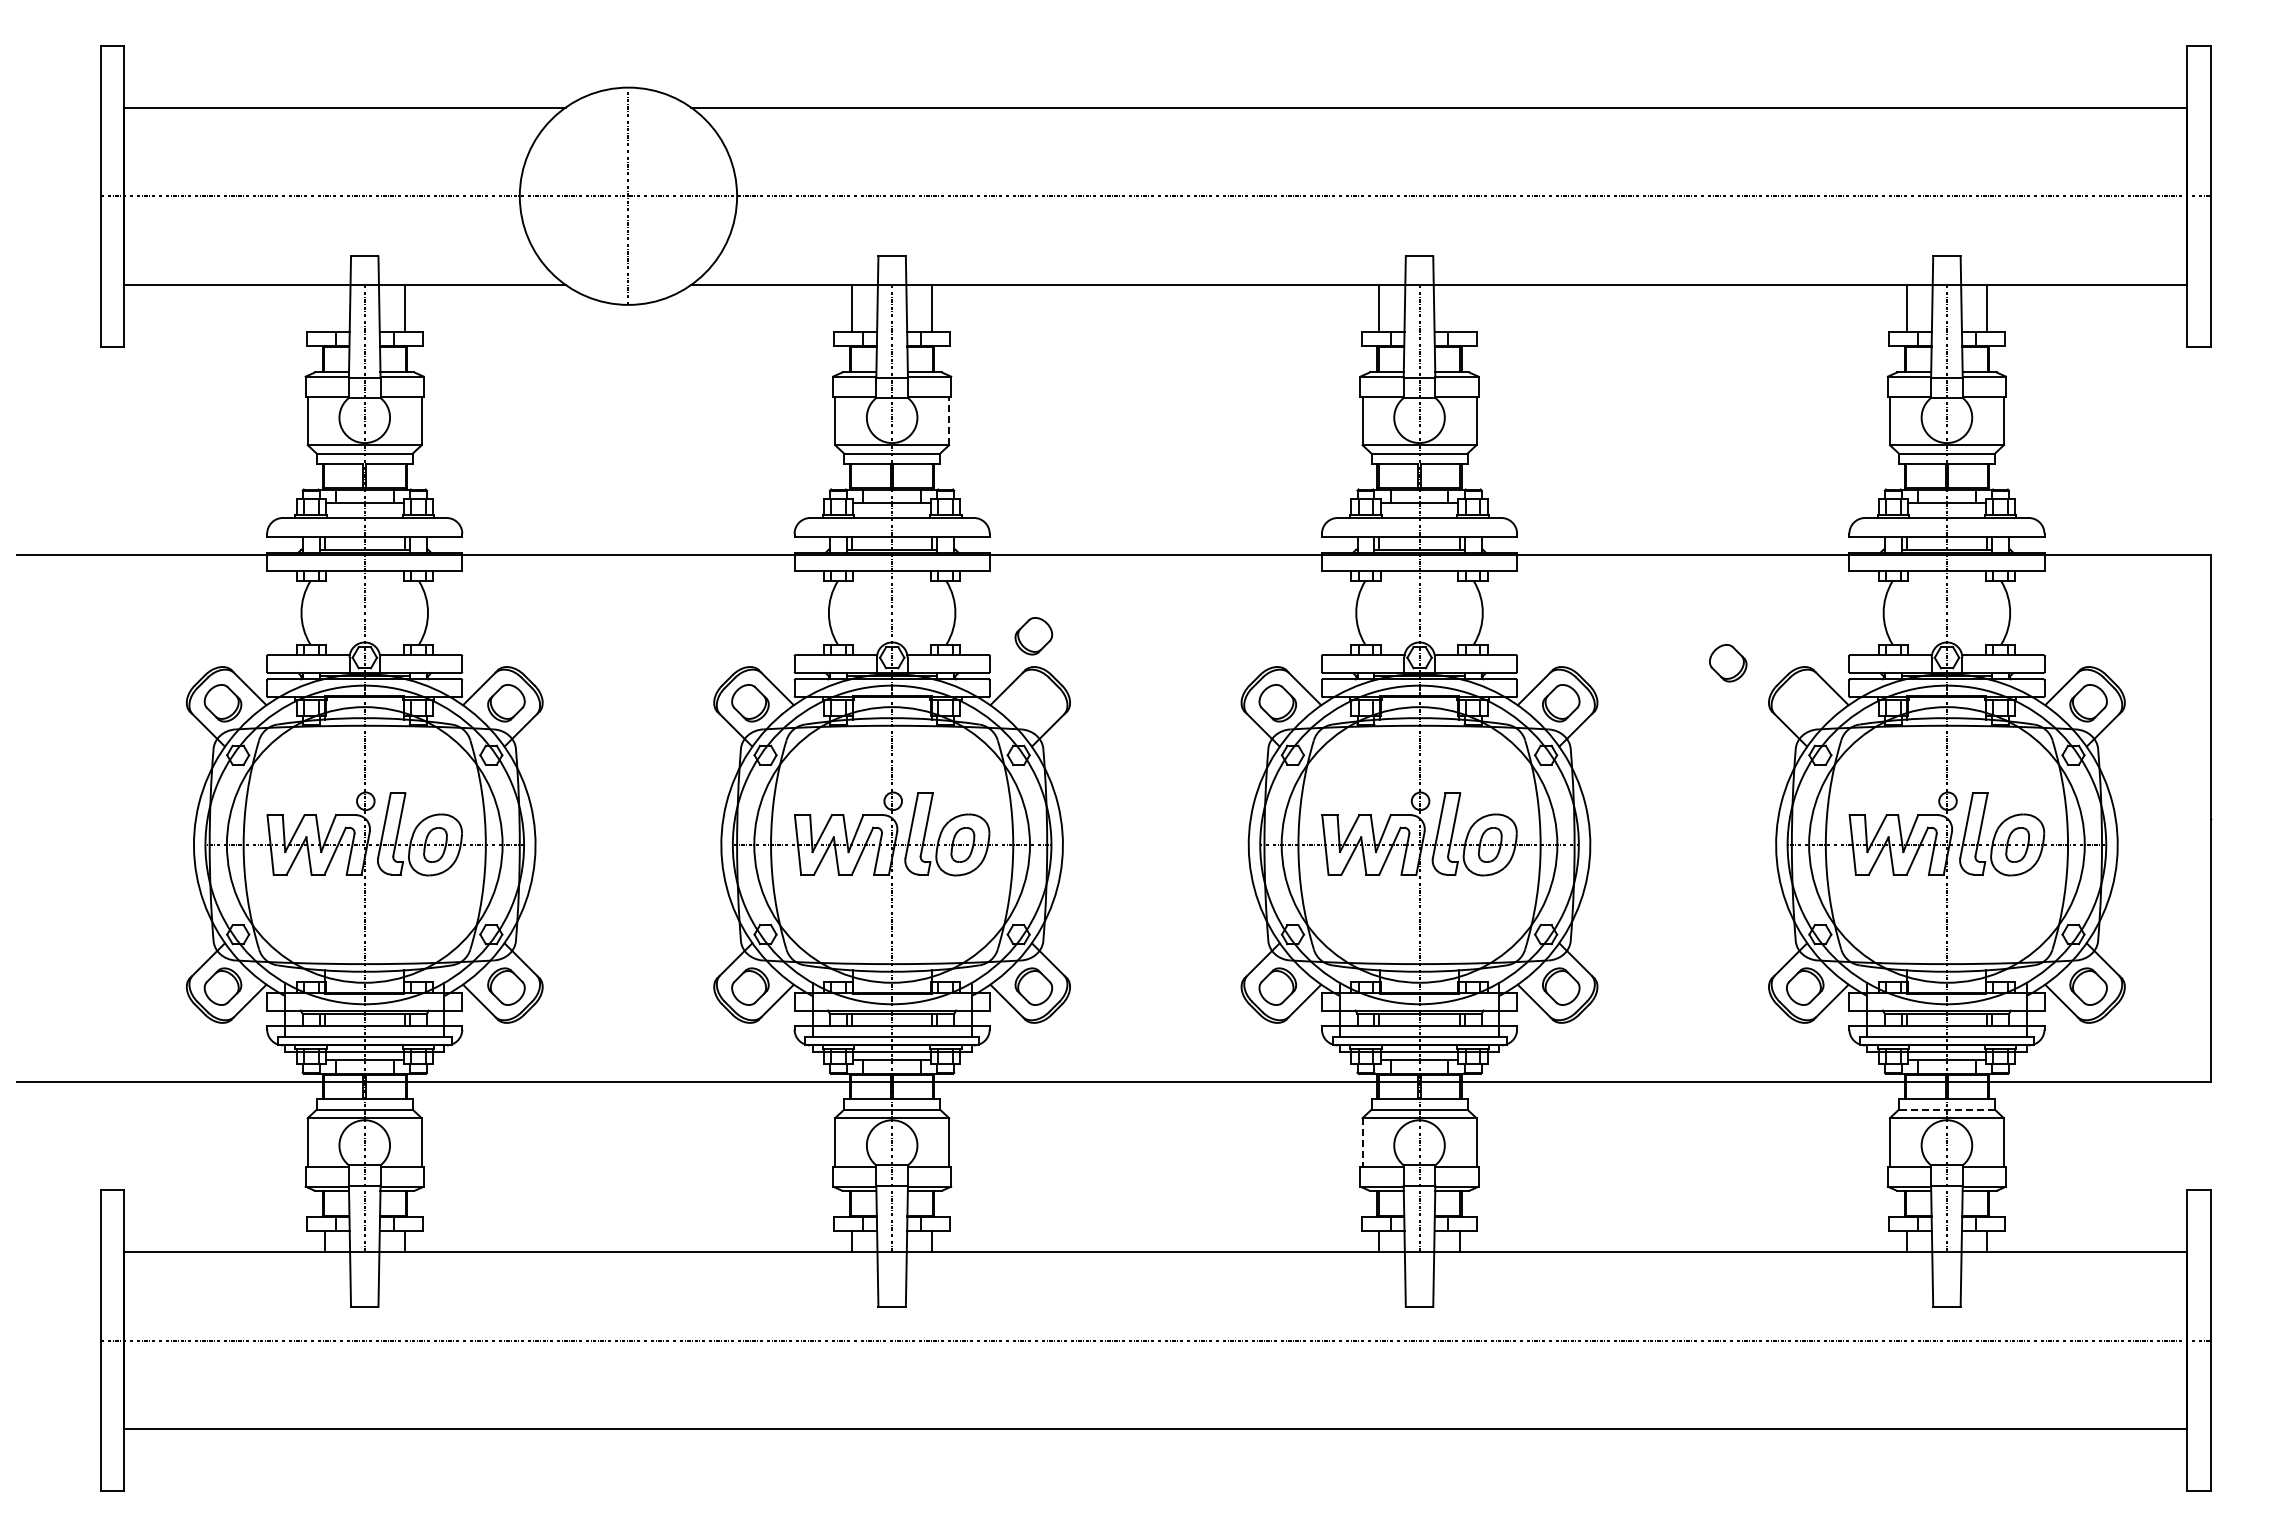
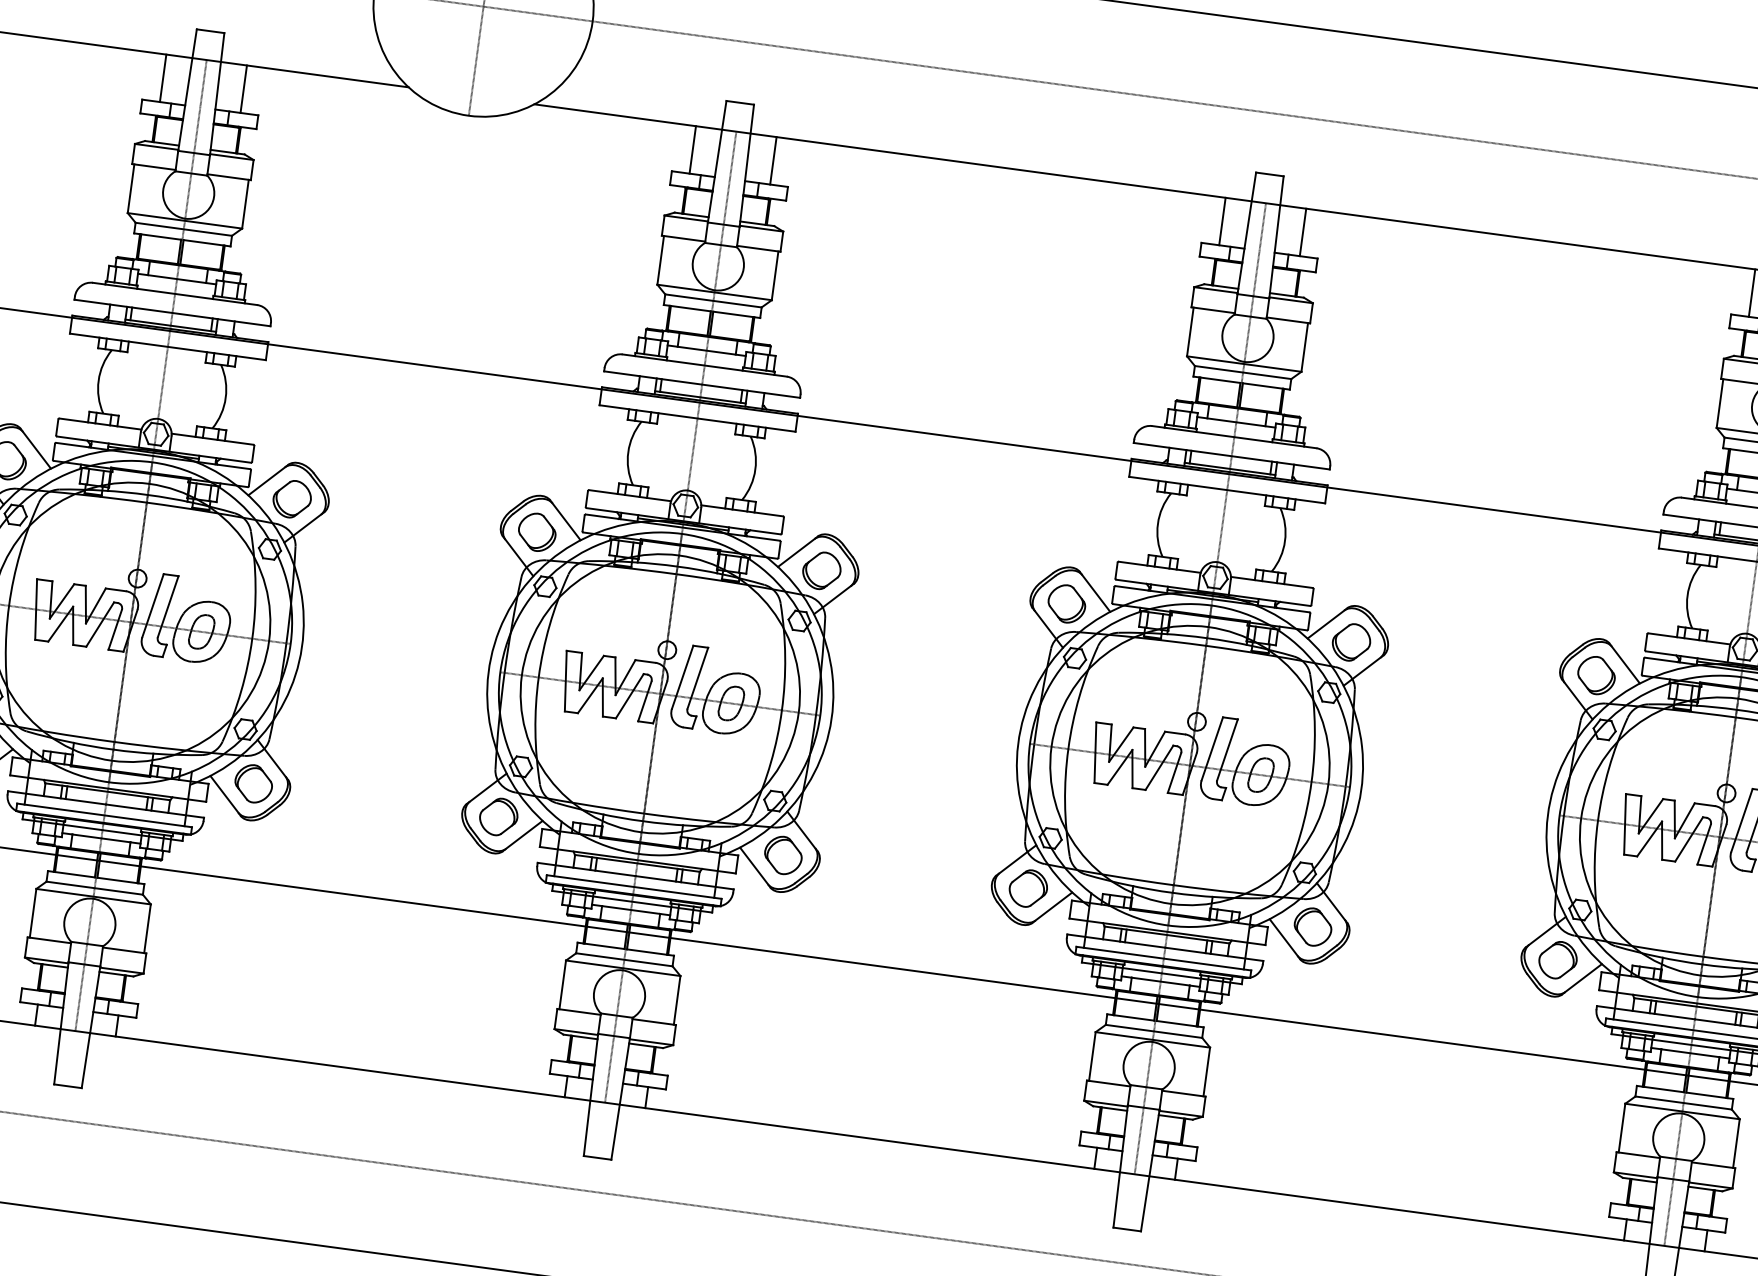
line: (324, 308) -> (163, 78), added
line: (1459, 308) -> (1302, 232), added
line: (949, 420) -> (775, 275), dashed -> solid
part: (1033, 636) -> (821, 571), moved
part: (1728, 663) -> (1596, 675), moved
line: (1946, 1109) -> (1683, 1102), dashed -> solid
line: (1362, 1142) -> (1092, 1056), dashed -> solid

